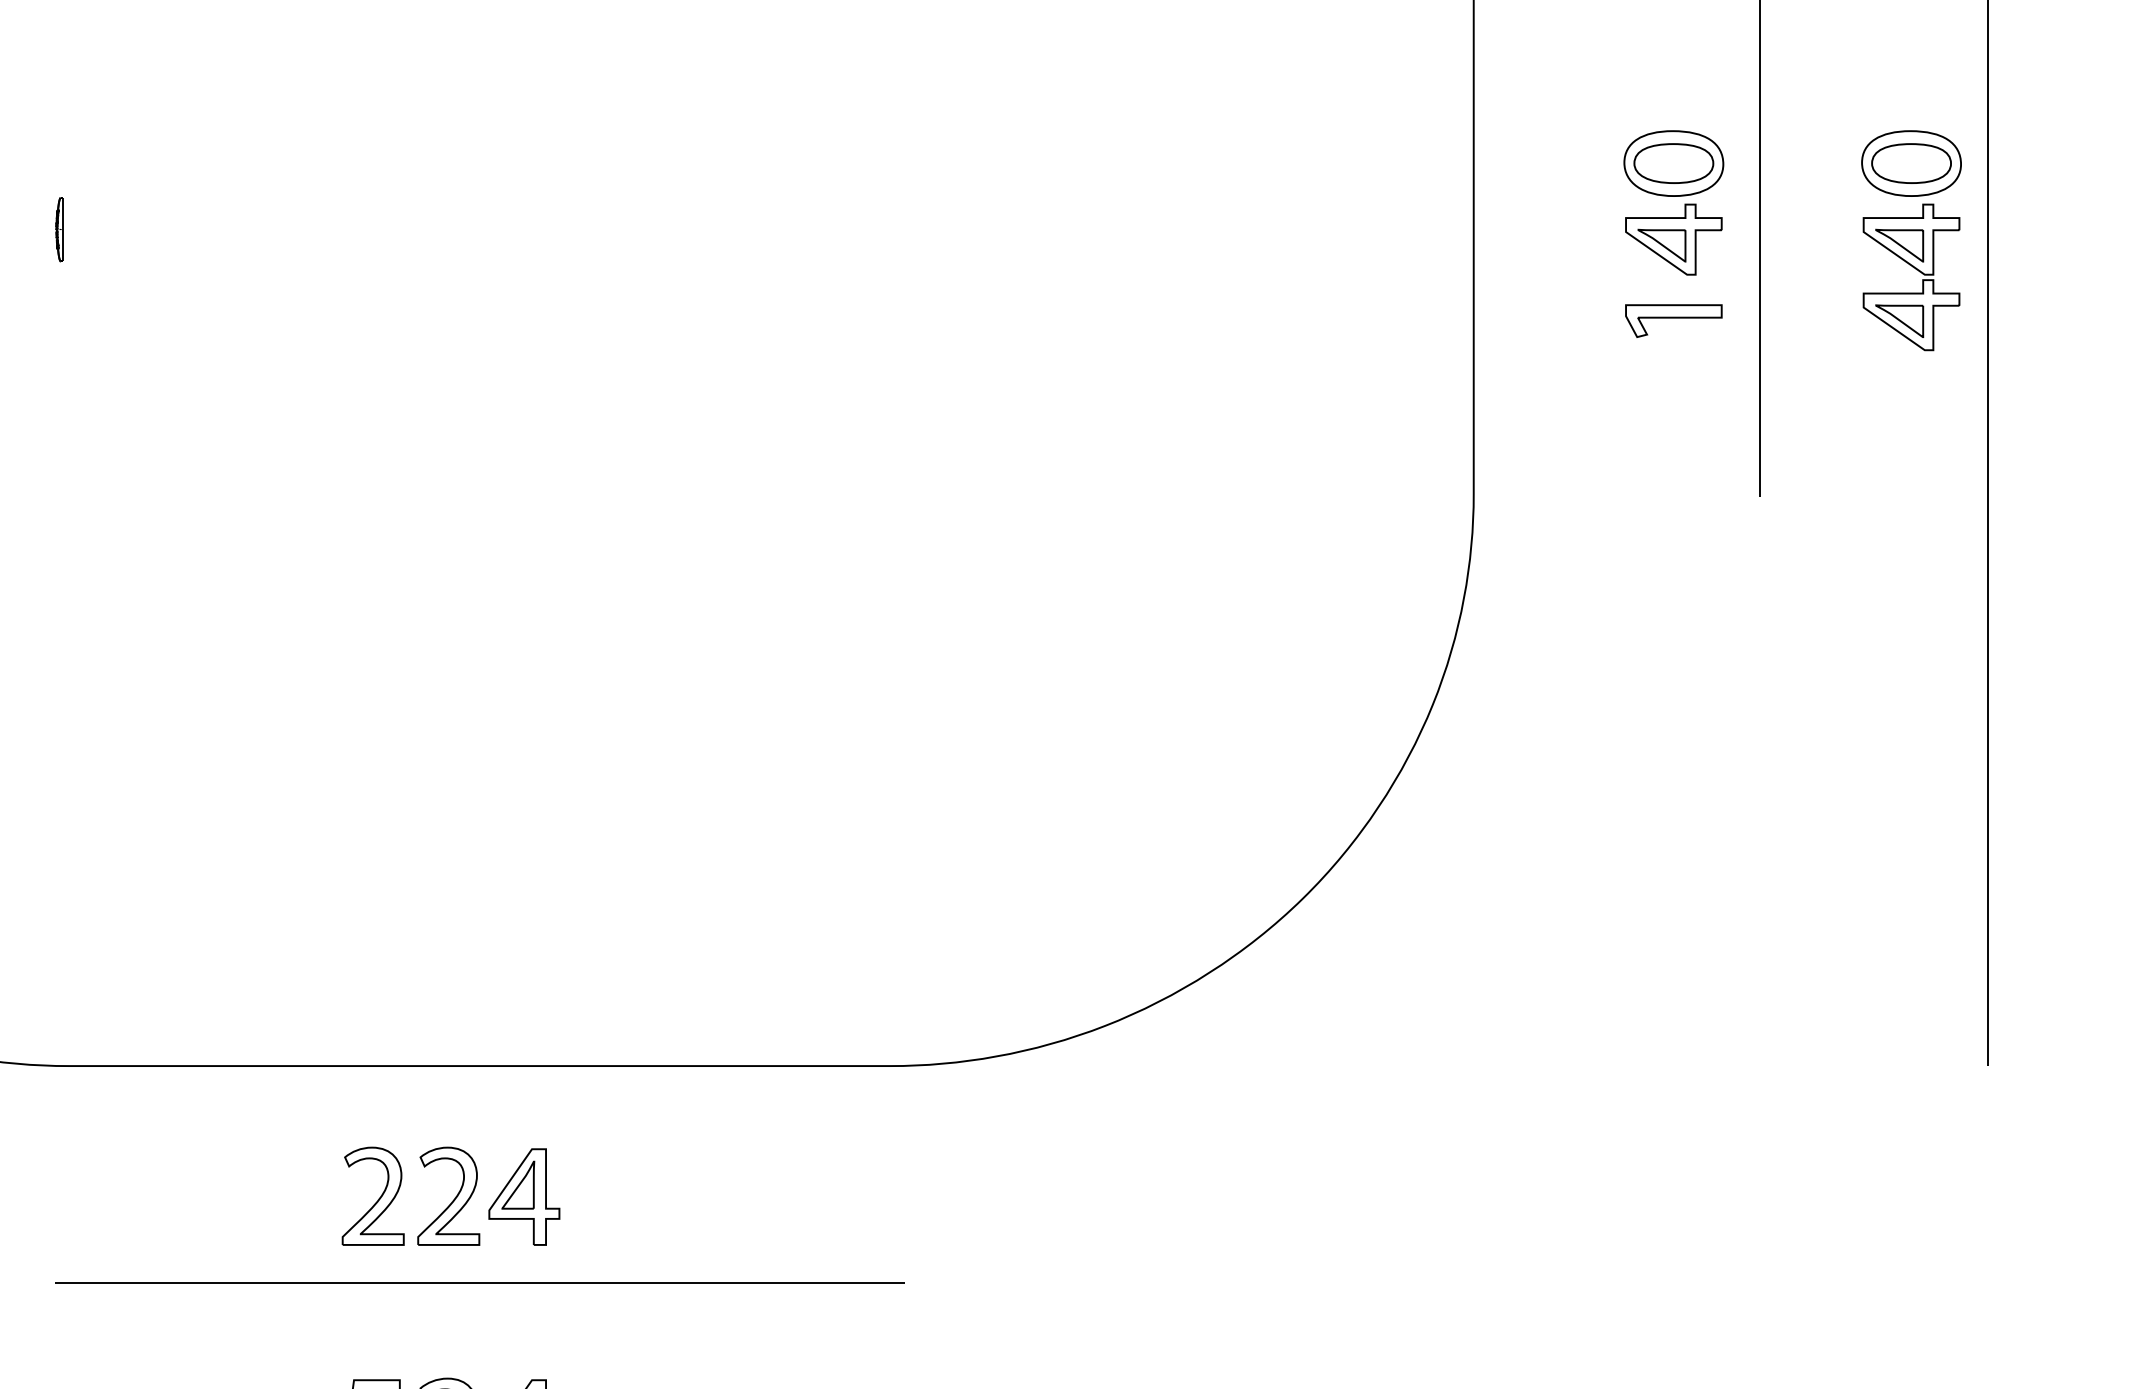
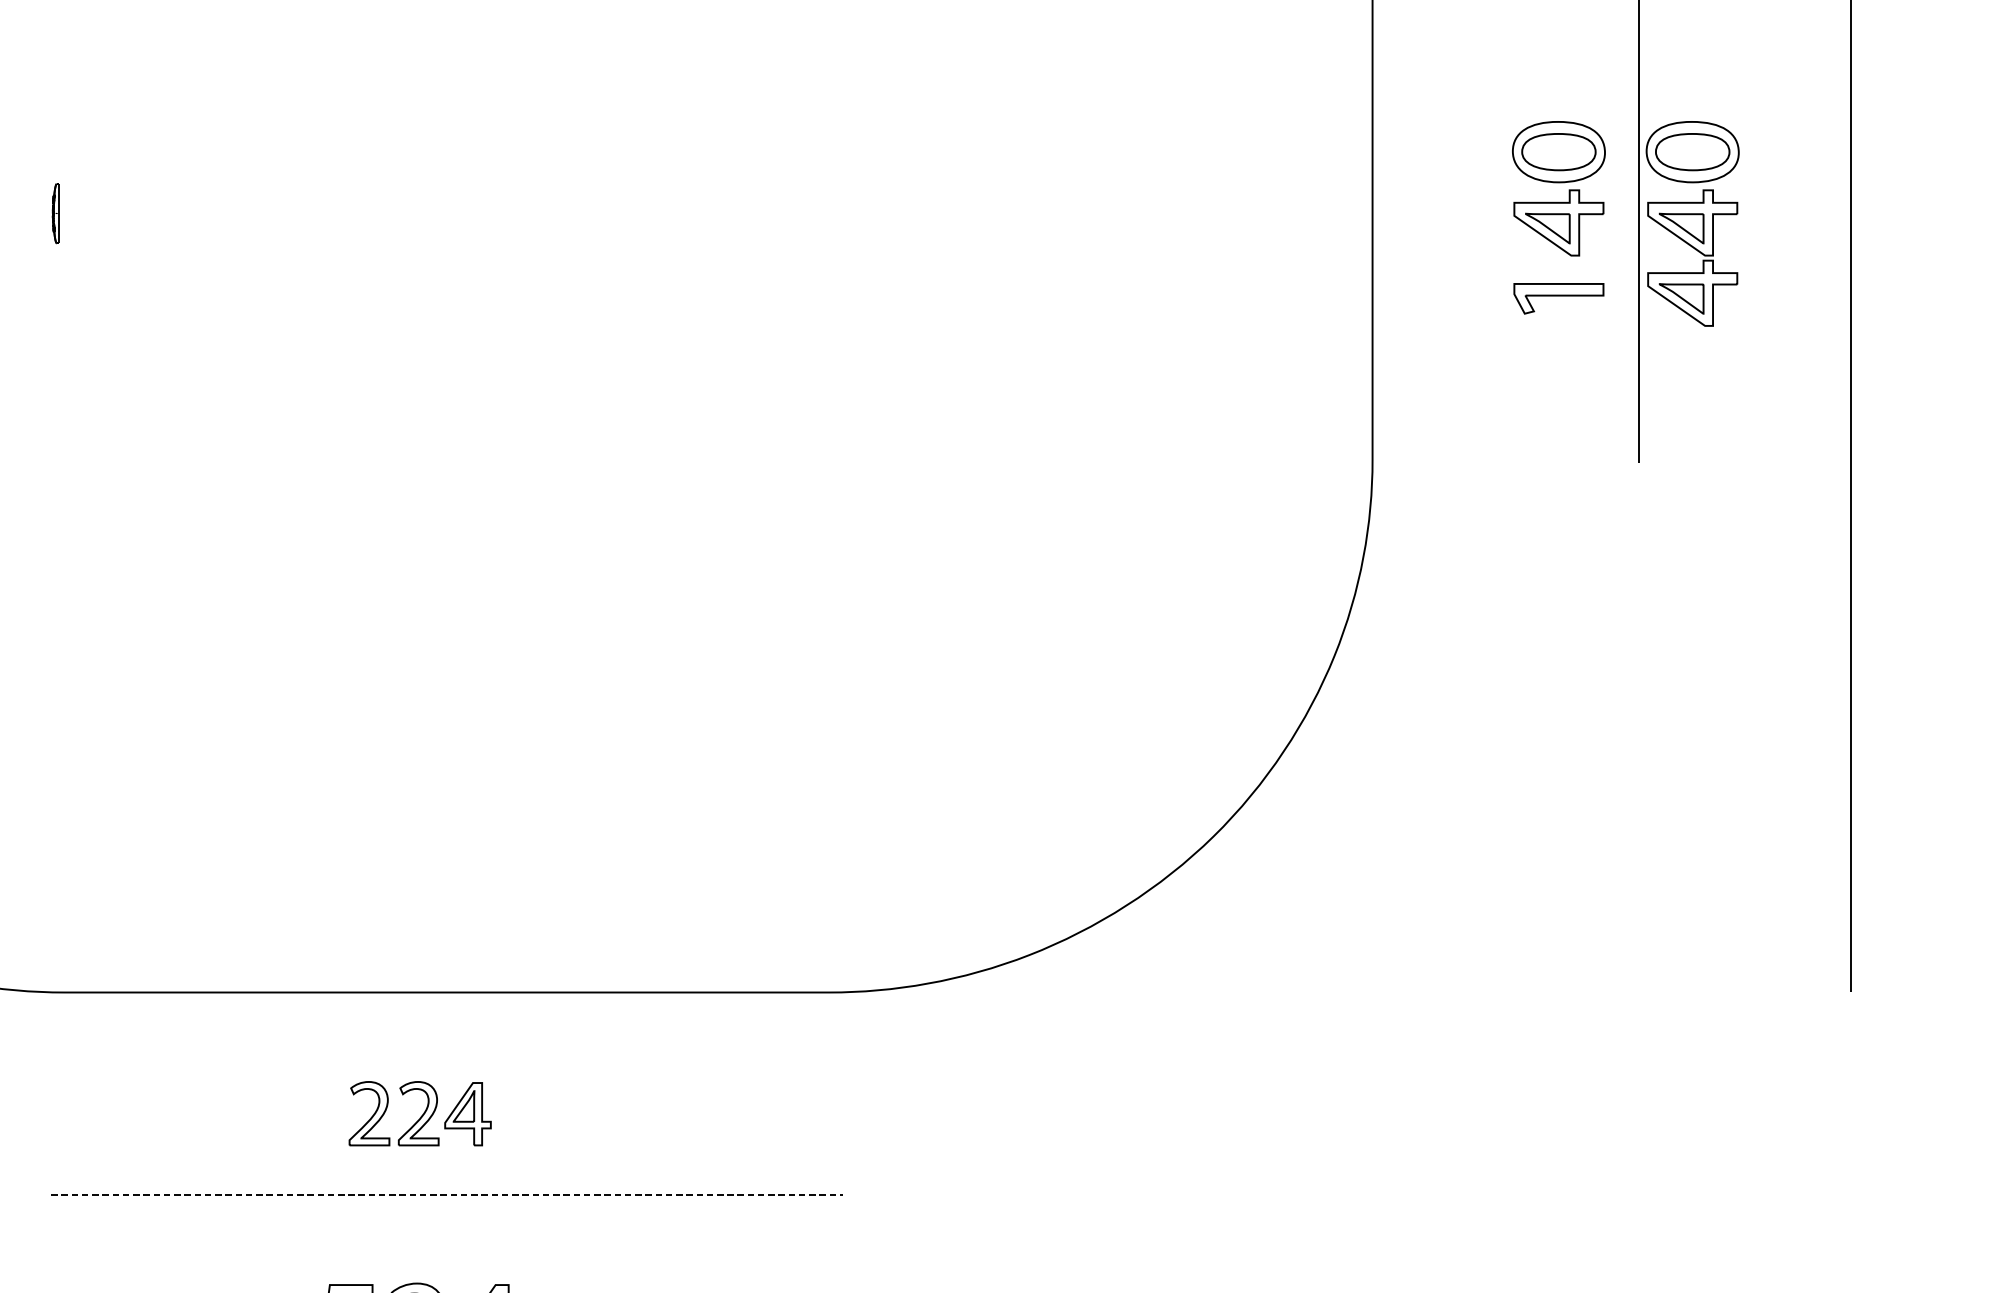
part: (1911, 240) -> (1692, 223), moved
part: (450, 1195) -> (419, 1113), size x0.7
line: (479, 1283) -> (446, 1194), solid -> dashed

